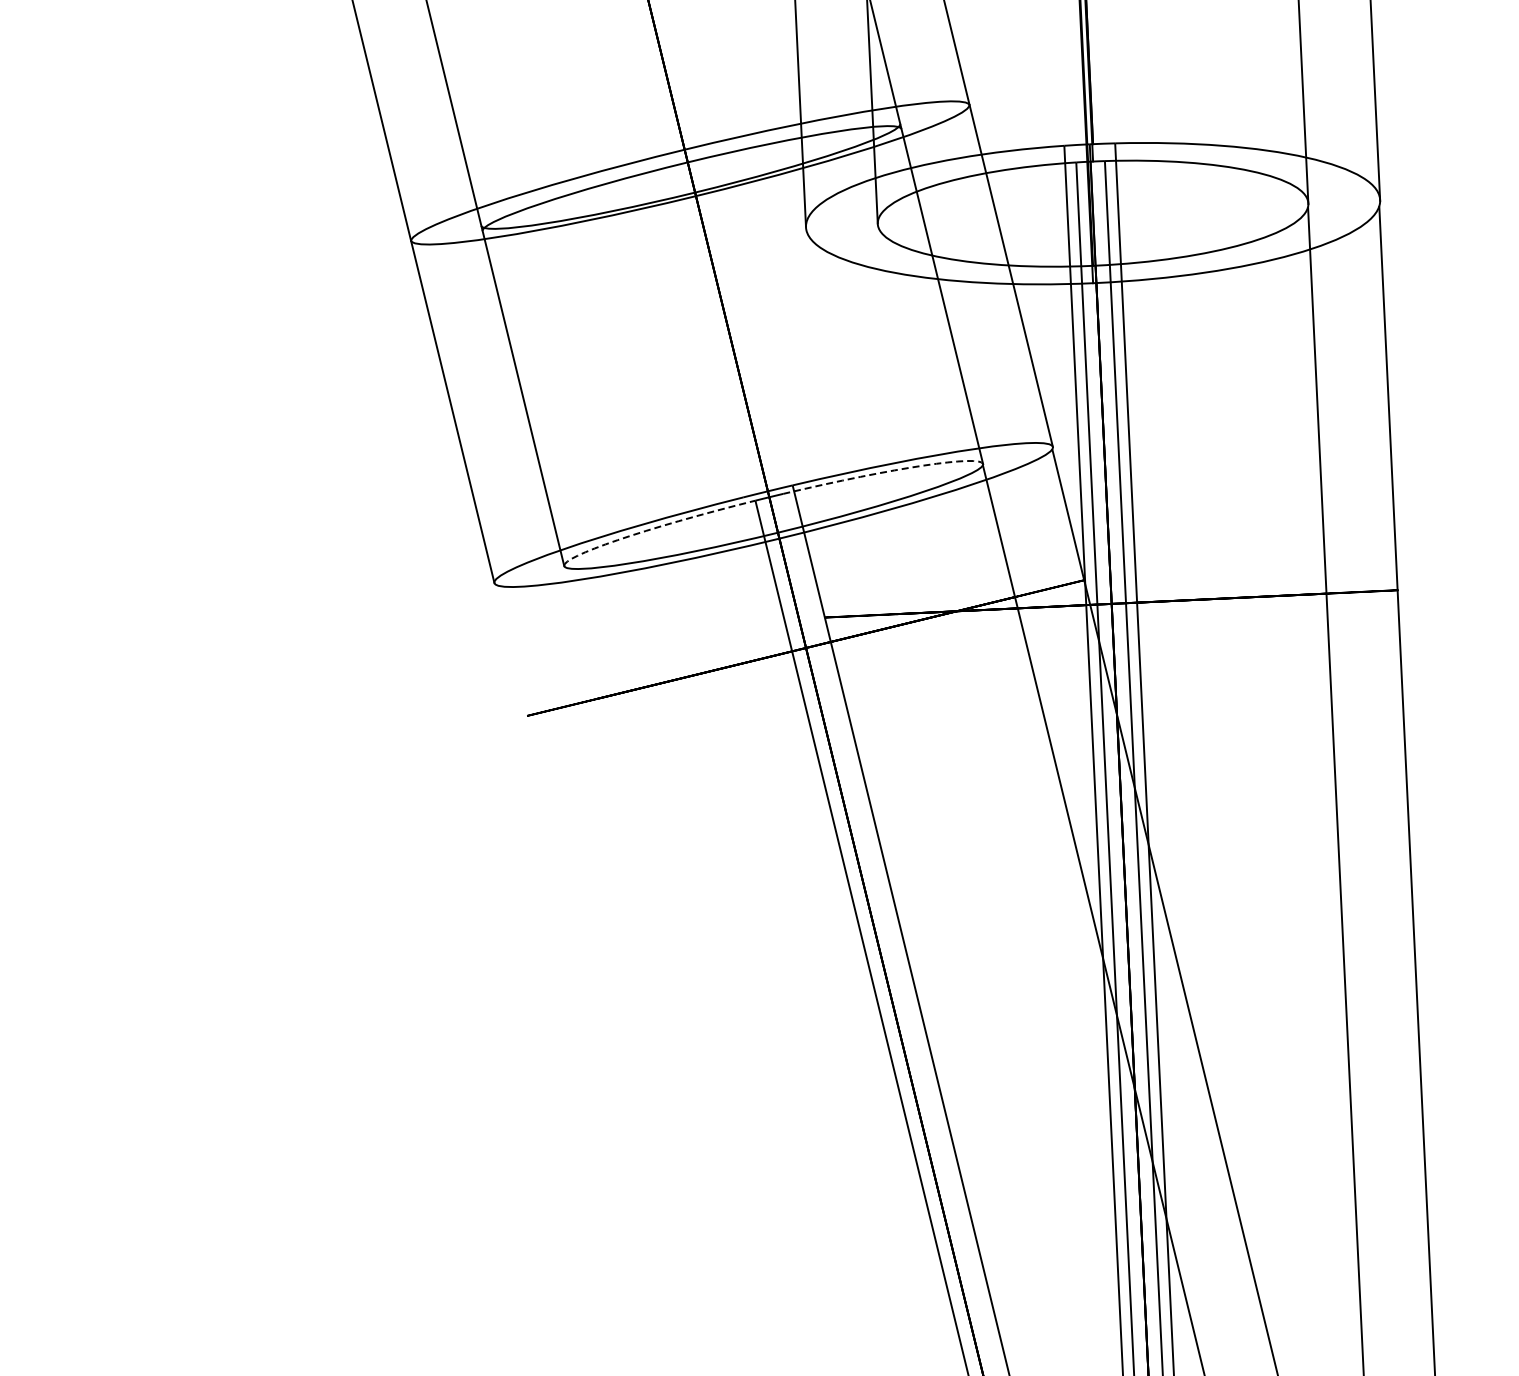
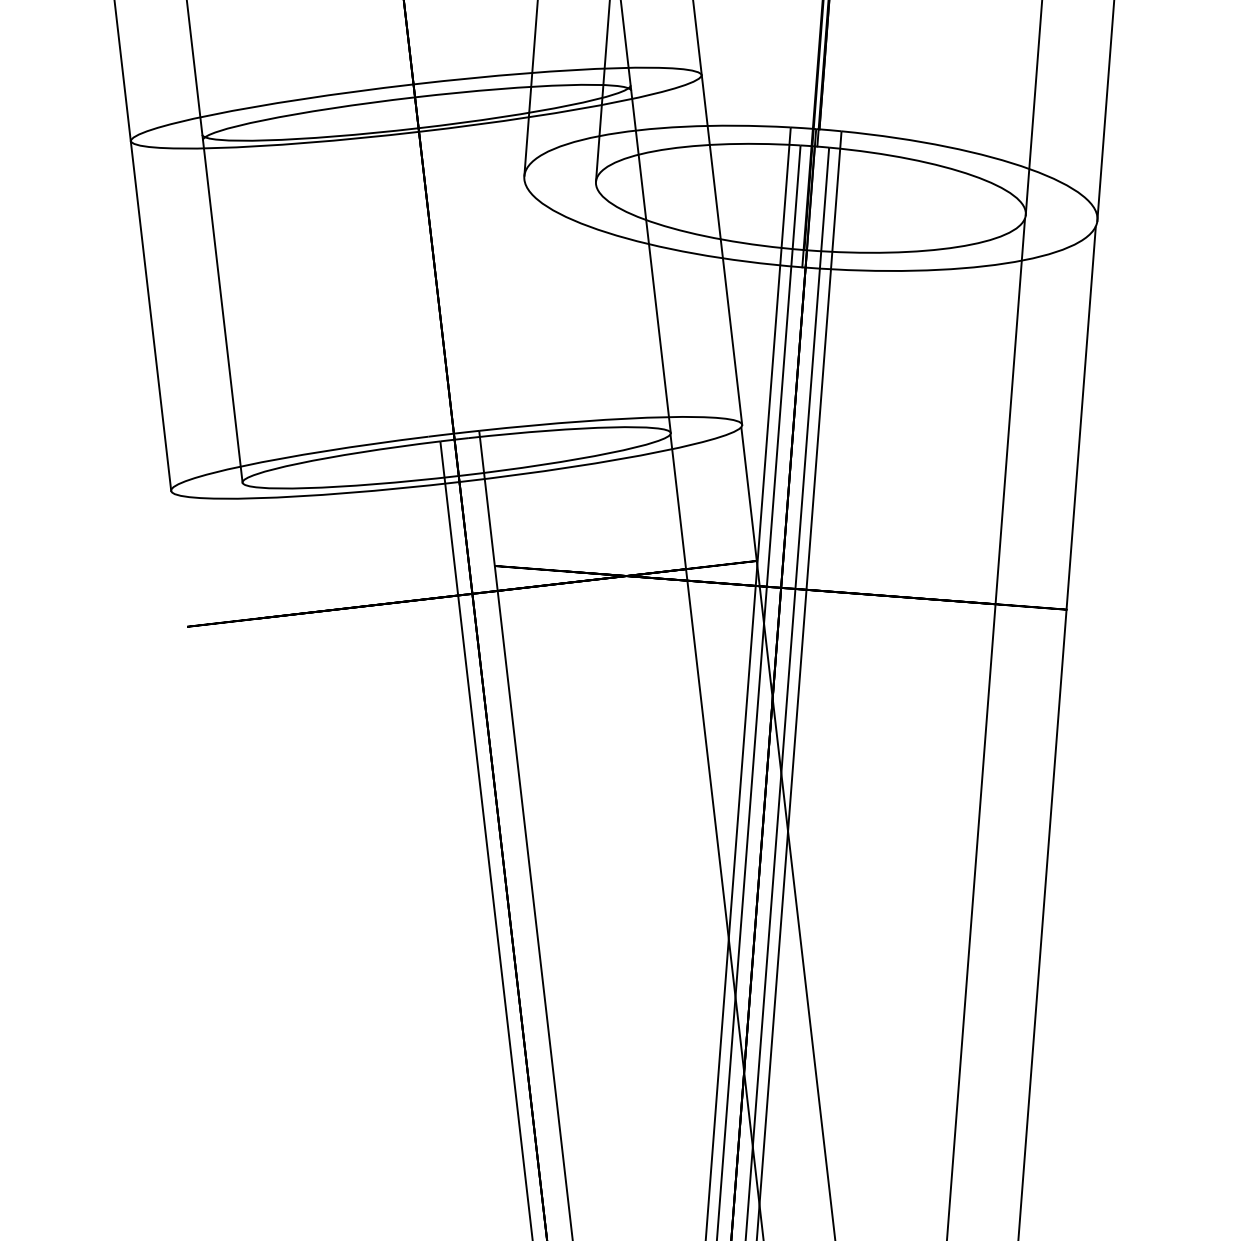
arc: (892, 470) -> (580, 428), dashed -> solid
arc: (647, 530) -> (329, 457), dashed -> solid

